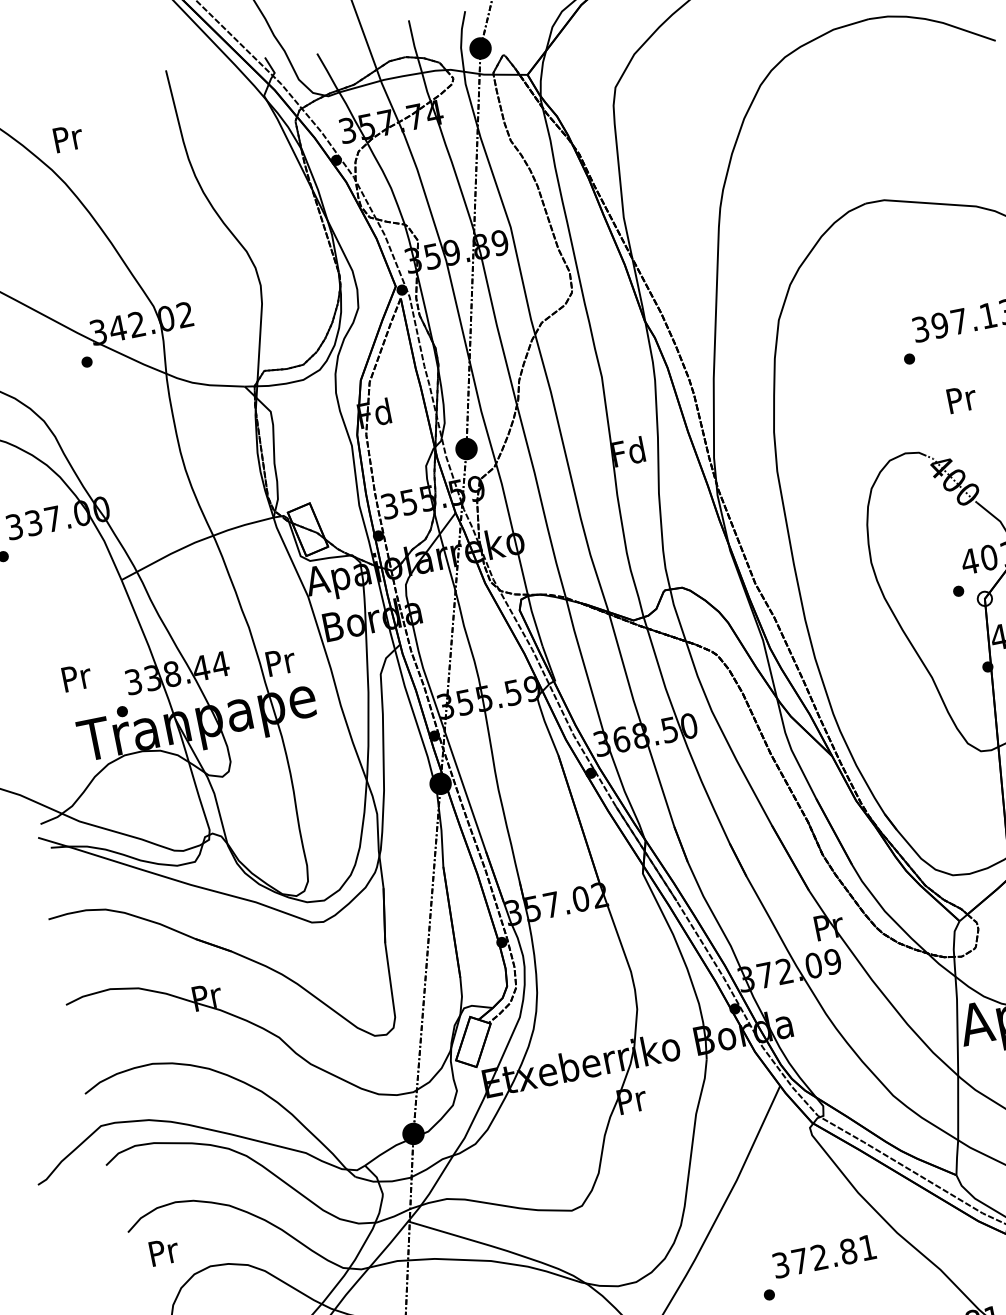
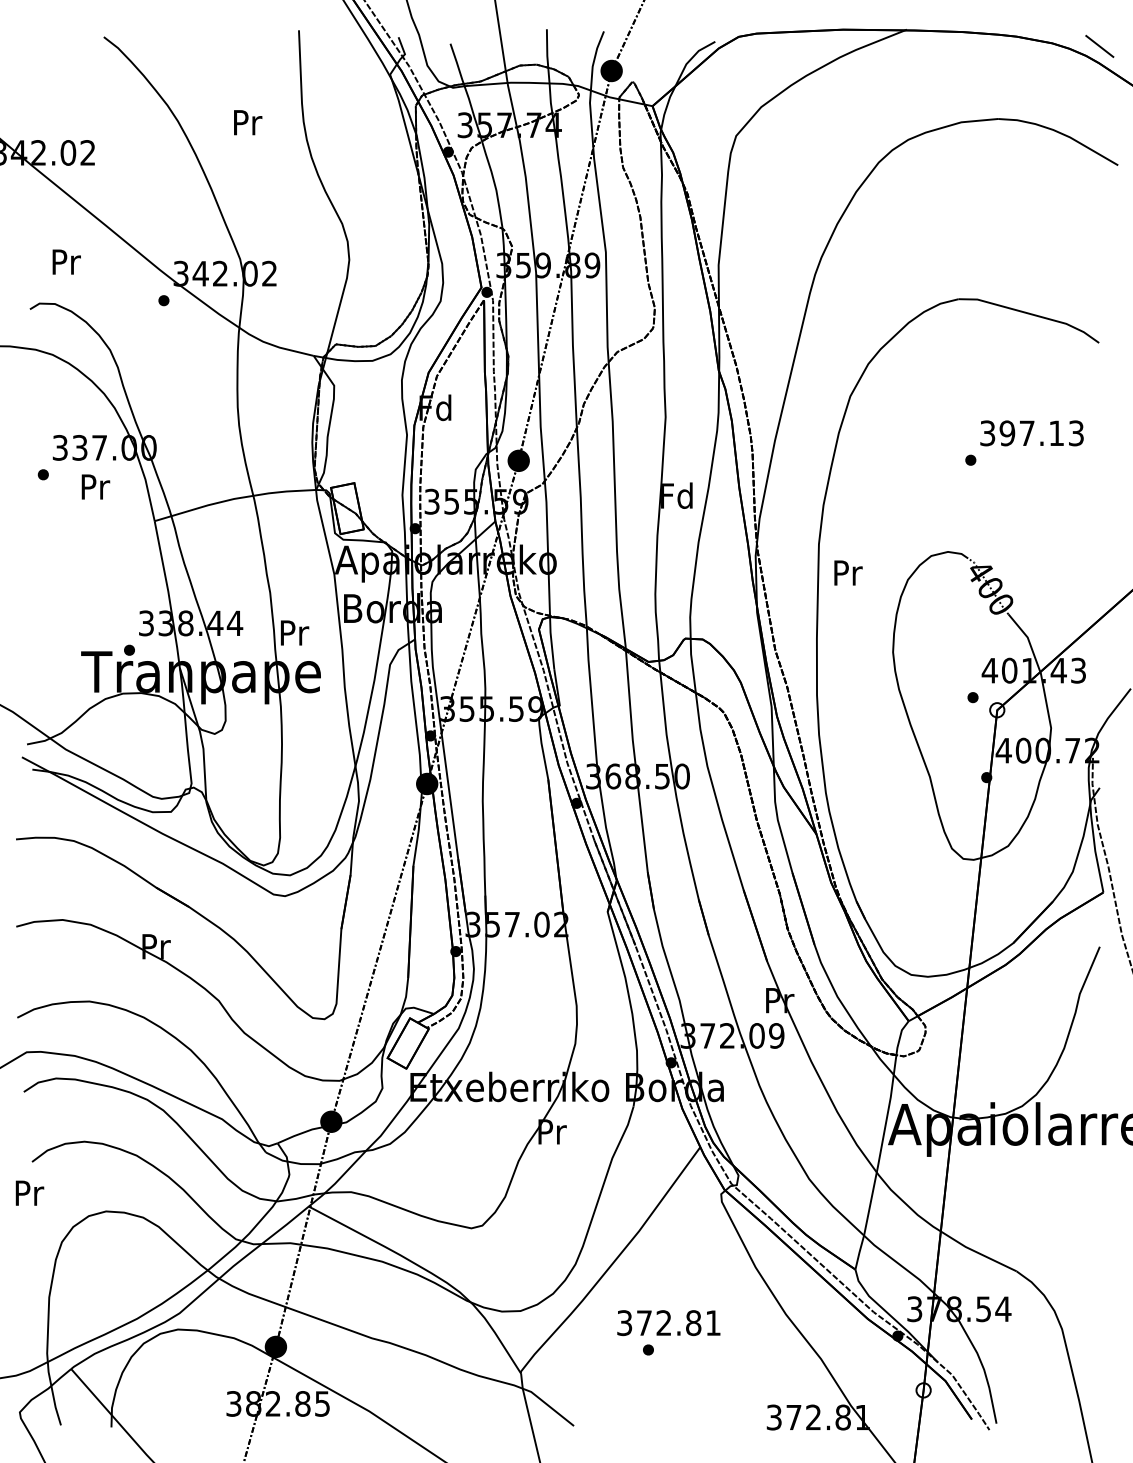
text: (68, 138) -> (248, 122), moved
text: (962, 398) -> (848, 572), moved
text: (76, 677) -> (95, 486), moved
text: (163, 1251) -> (29, 1192), moved
text: (824, 1256) -> (668, 1323), moved

